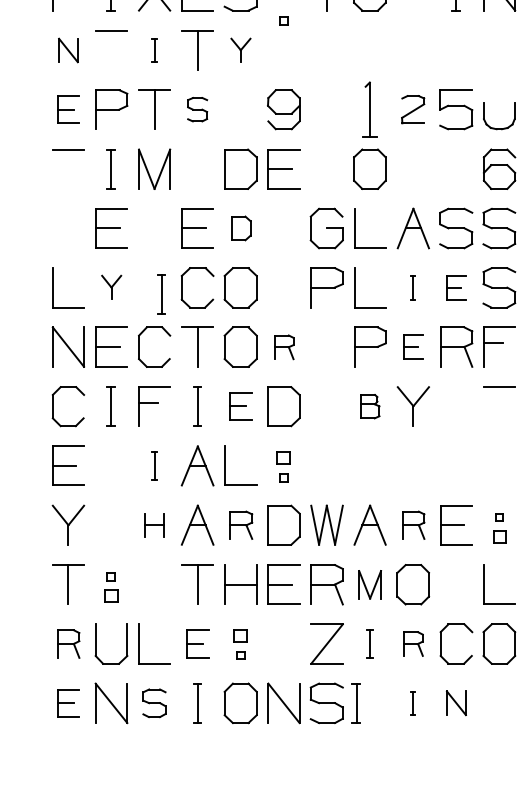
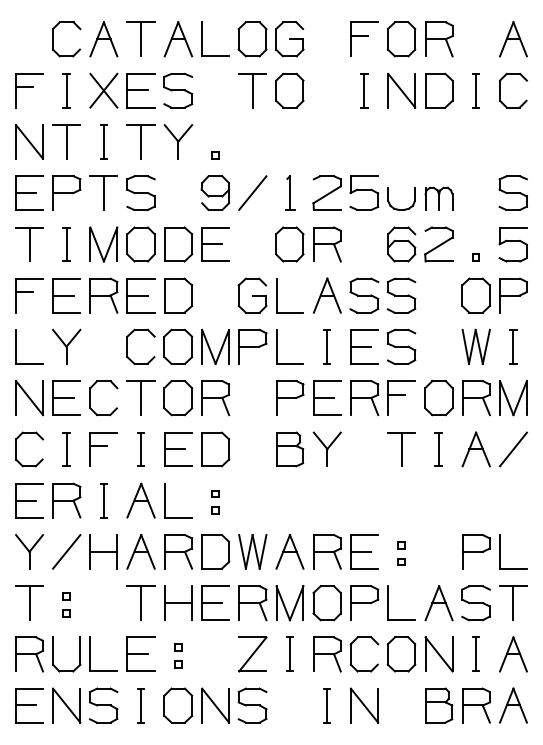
part: (283, 21) -> (215, 155), moved
part: (68, 49) -> (29, 141), size x1.67
line: (111, 49) -> (66, 141), added
part: (154, 49) -> (103, 141), size x1.67
part: (241, 49) -> (178, 141), size x1.67
part: (68, 109) -> (29, 192), size x1.43
part: (196, 109) -> (140, 192), size x1.67
line: (326, 109) -> (252, 192), added
part: (370, 109) -> (290, 192), size x0.71
part: (412, 109) -> (326, 192), size x1.43
line: (68, 169) -> (29, 244), added
part: (196, 169) -> (140, 244), added
part: (413, 169) -> (327, 244), added
part: (68, 228) -> (29, 295), added
part: (154, 228) -> (103, 295), added
part: (241, 228) -> (178, 295), size x1.67
part: (111, 287) -> (66, 346), size x1.67
part: (283, 287) -> (215, 346), added
part: (412, 287) -> (326, 346), size x1.67
part: (456, 287) -> (364, 346), size x1.67
part: (161, 294) -> (109, 352), removed
part: (413, 346) -> (327, 397), size x1.67
part: (283, 347) -> (215, 398), size x1.67
part: (241, 406) -> (178, 449), size x1.43
part: (370, 406) -> (290, 449), size x1.67
line: (499, 406) -> (401, 449), added
part: (283, 457) -> (215, 493), size x0.62
part: (111, 465) -> (66, 500), added
part: (154, 465) -> (103, 500), size x1.43
line: (111, 524) -> (66, 551), added
part: (154, 524) -> (103, 551), size x1.67
part: (241, 524) -> (178, 551), size x1.43
part: (413, 524) -> (327, 551), size x1.43
part: (499, 536) -> (401, 561), size x0.62
part: (456, 583) -> (364, 602), added
part: (369, 585) -> (289, 603), size x1.43
part: (111, 596) -> (66, 613), size x0.62
part: (241, 636) -> (178, 647), size x0.62
part: (196, 642) -> (140, 653), size x1.43
part: (369, 642) -> (289, 653), size x1.43
part: (68, 644) -> (29, 654), size x1.43
part: (413, 644) -> (327, 654), size x1.67
part: (68, 703) -> (29, 705), size x1.43
part: (154, 703) -> (103, 705), size x1.43
part: (355, 703) -> (277, 705), removed
part: (412, 703) -> (326, 705), size x1.67
part: (456, 703) -> (364, 705), size x1.67

